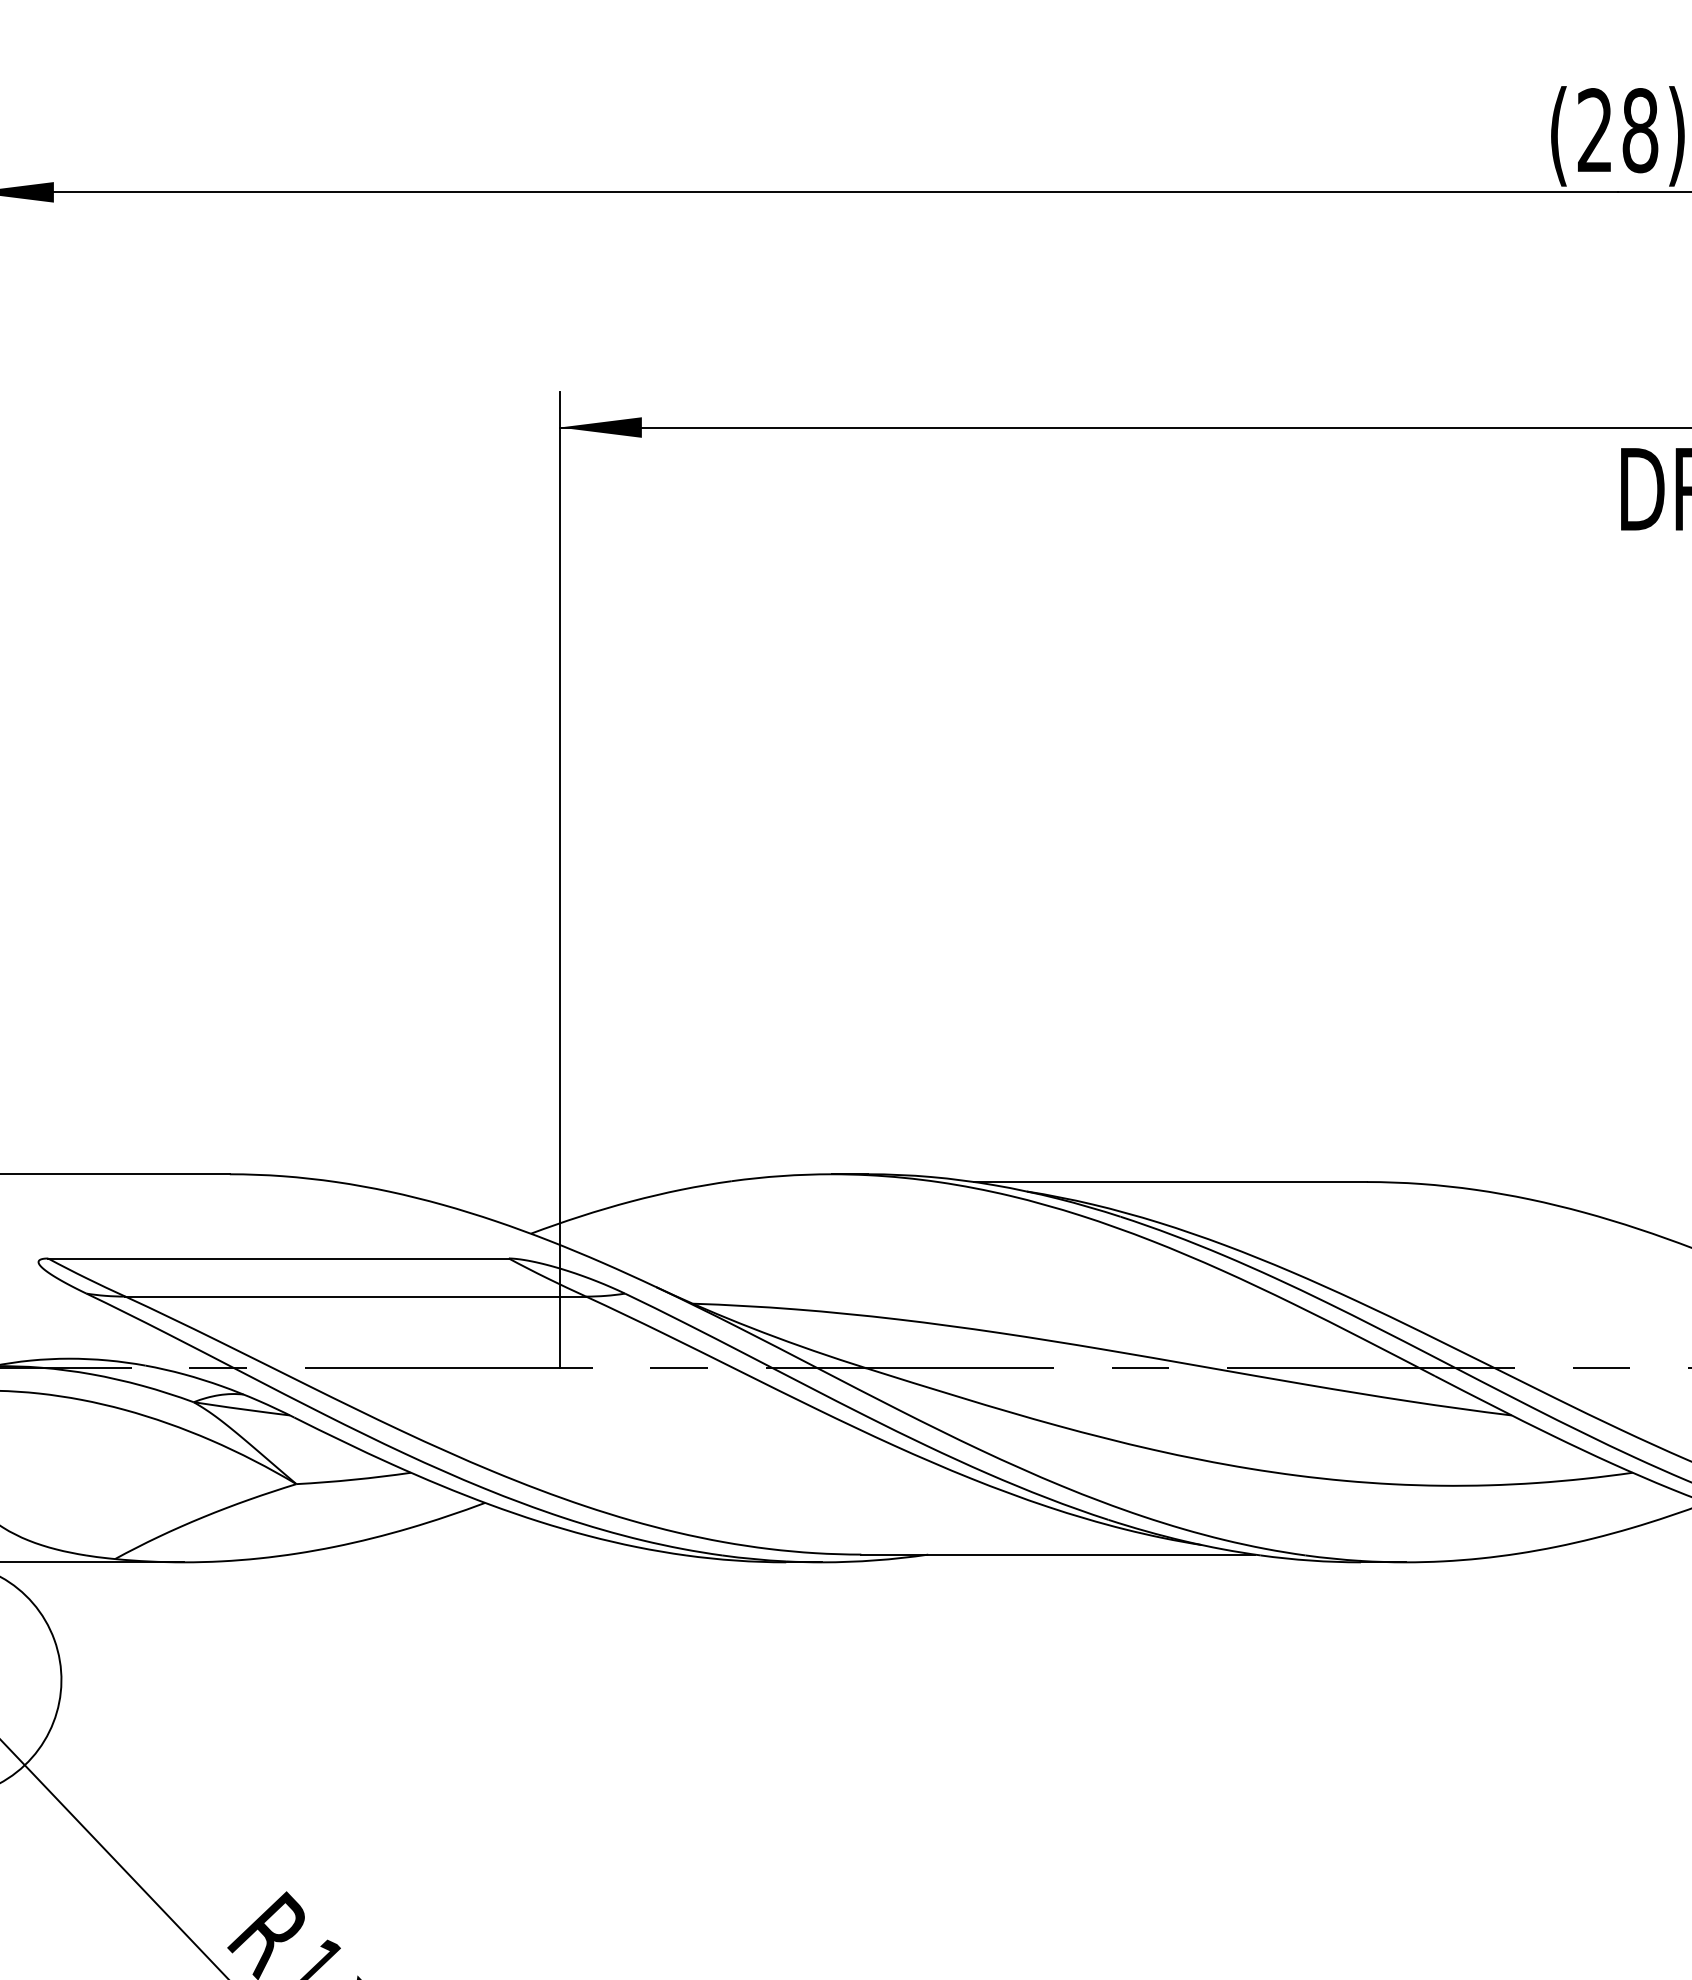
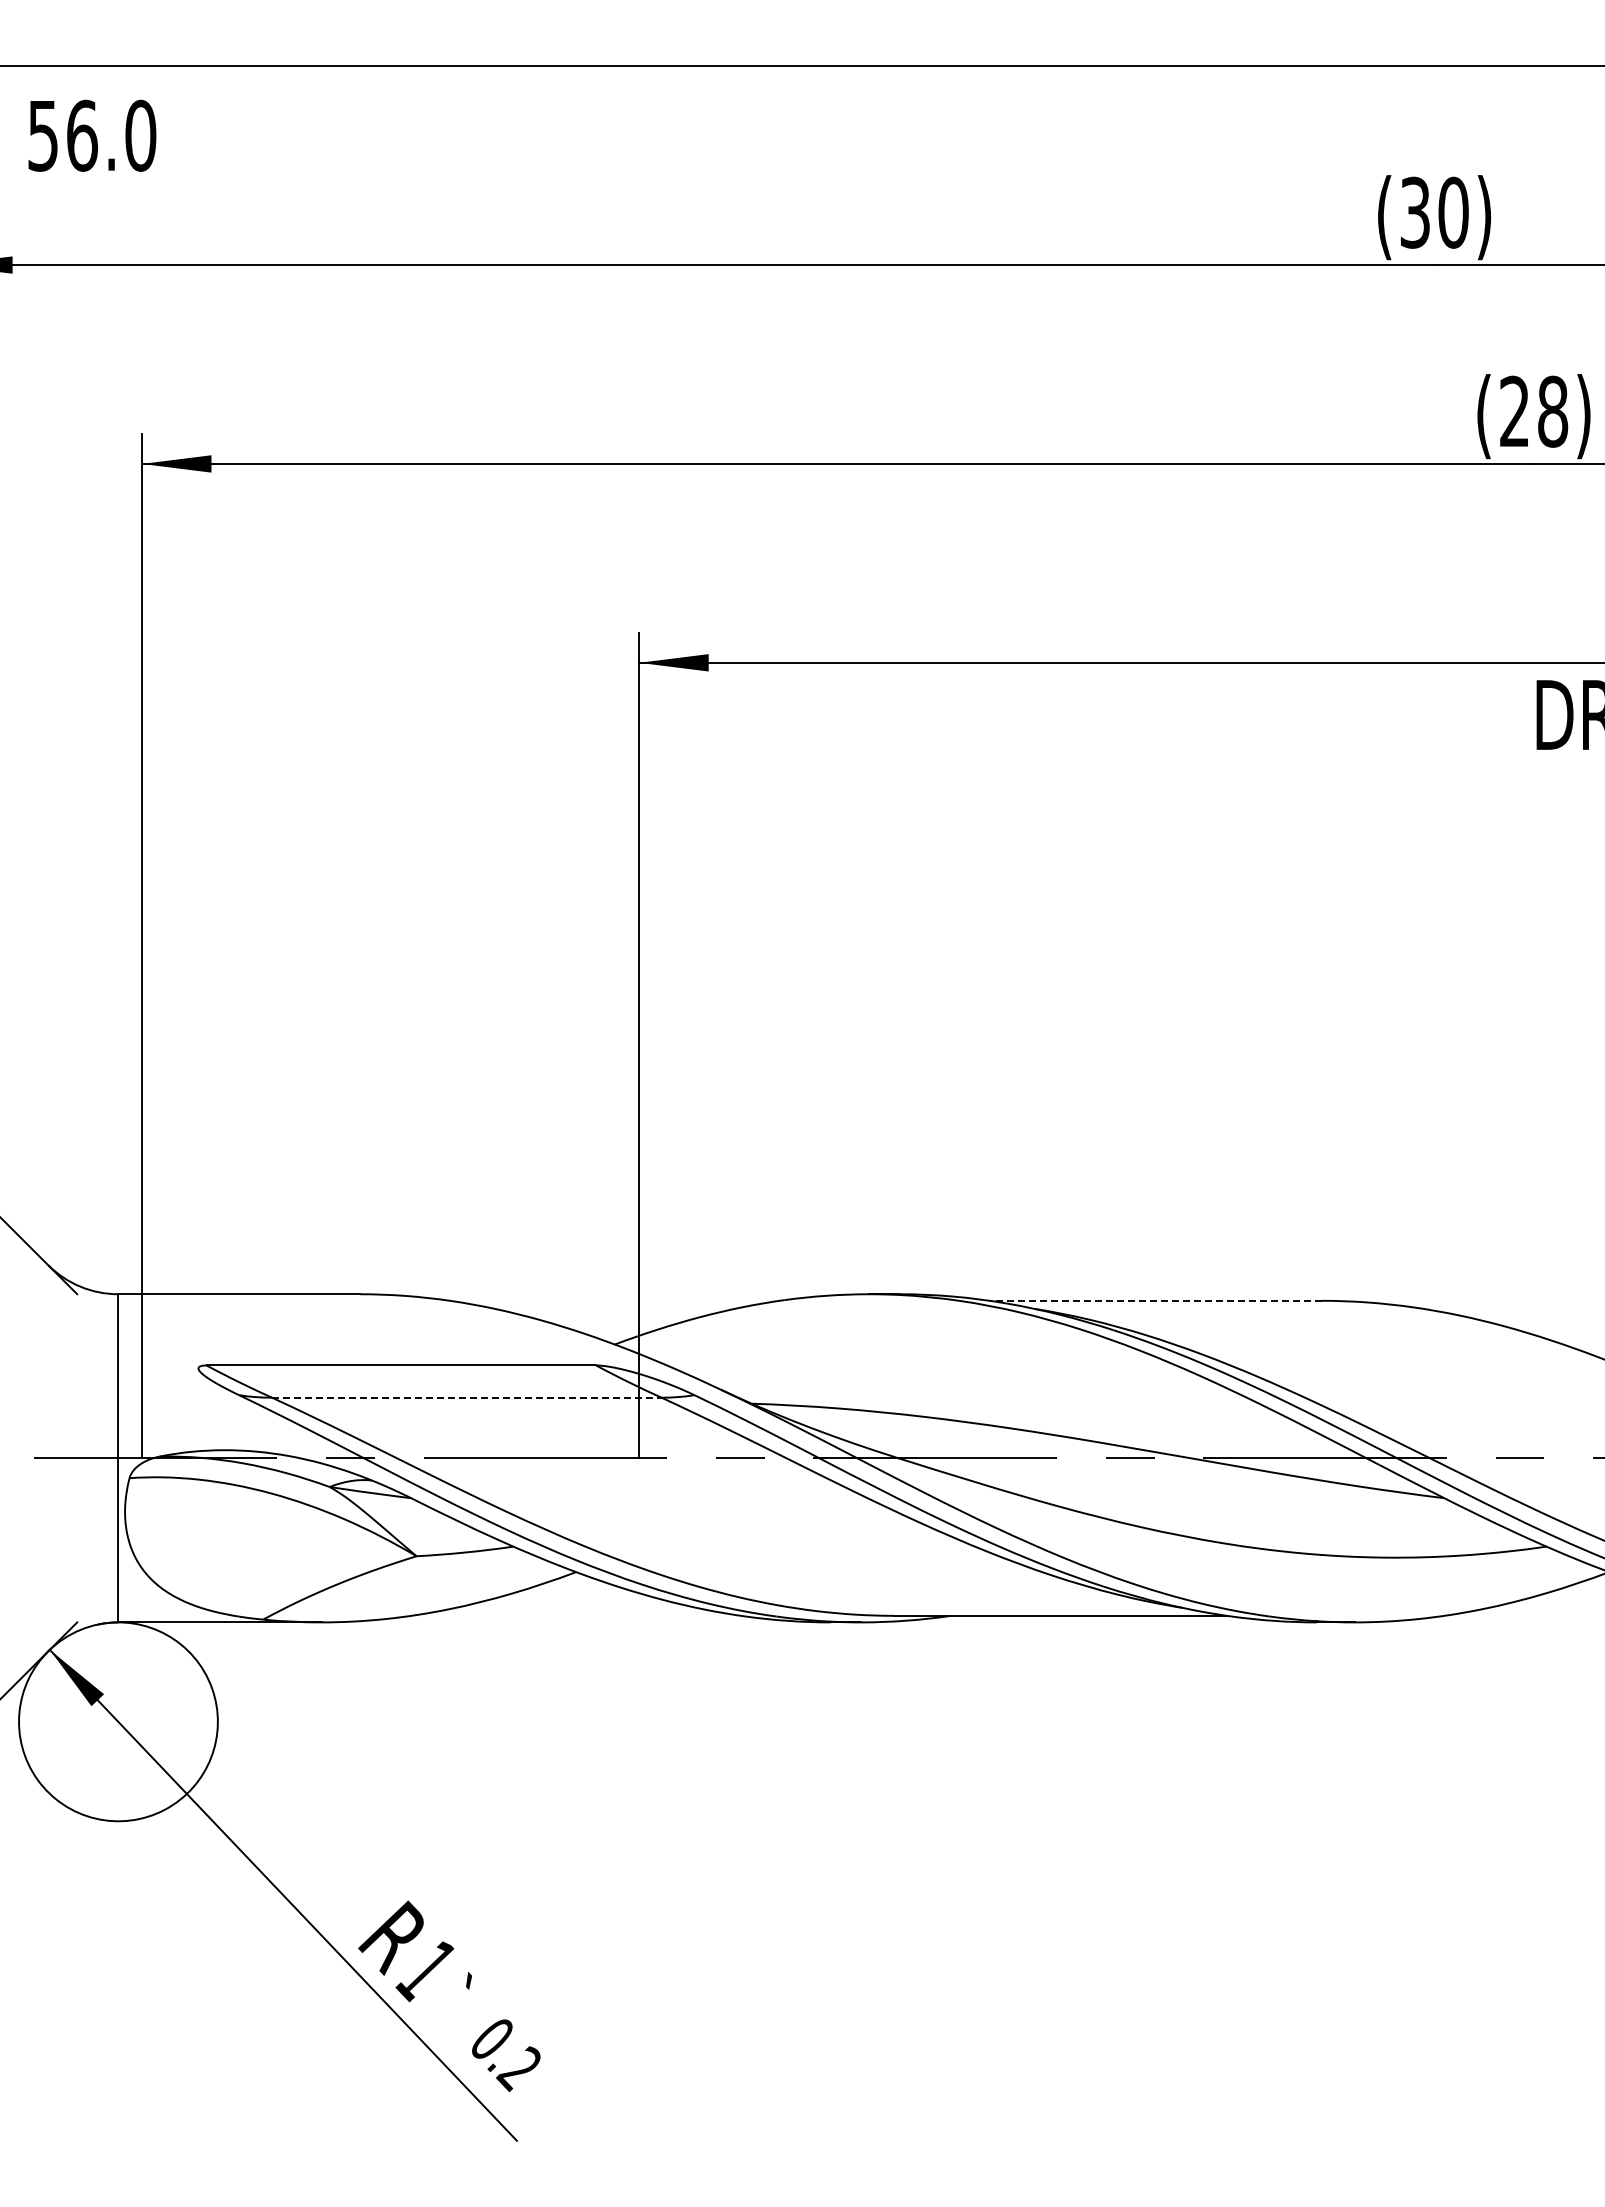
line: (1170, 1181) -> (1155, 1300), solid -> dashed
line: (355, 1296) -> (466, 1397), solid -> dashed

